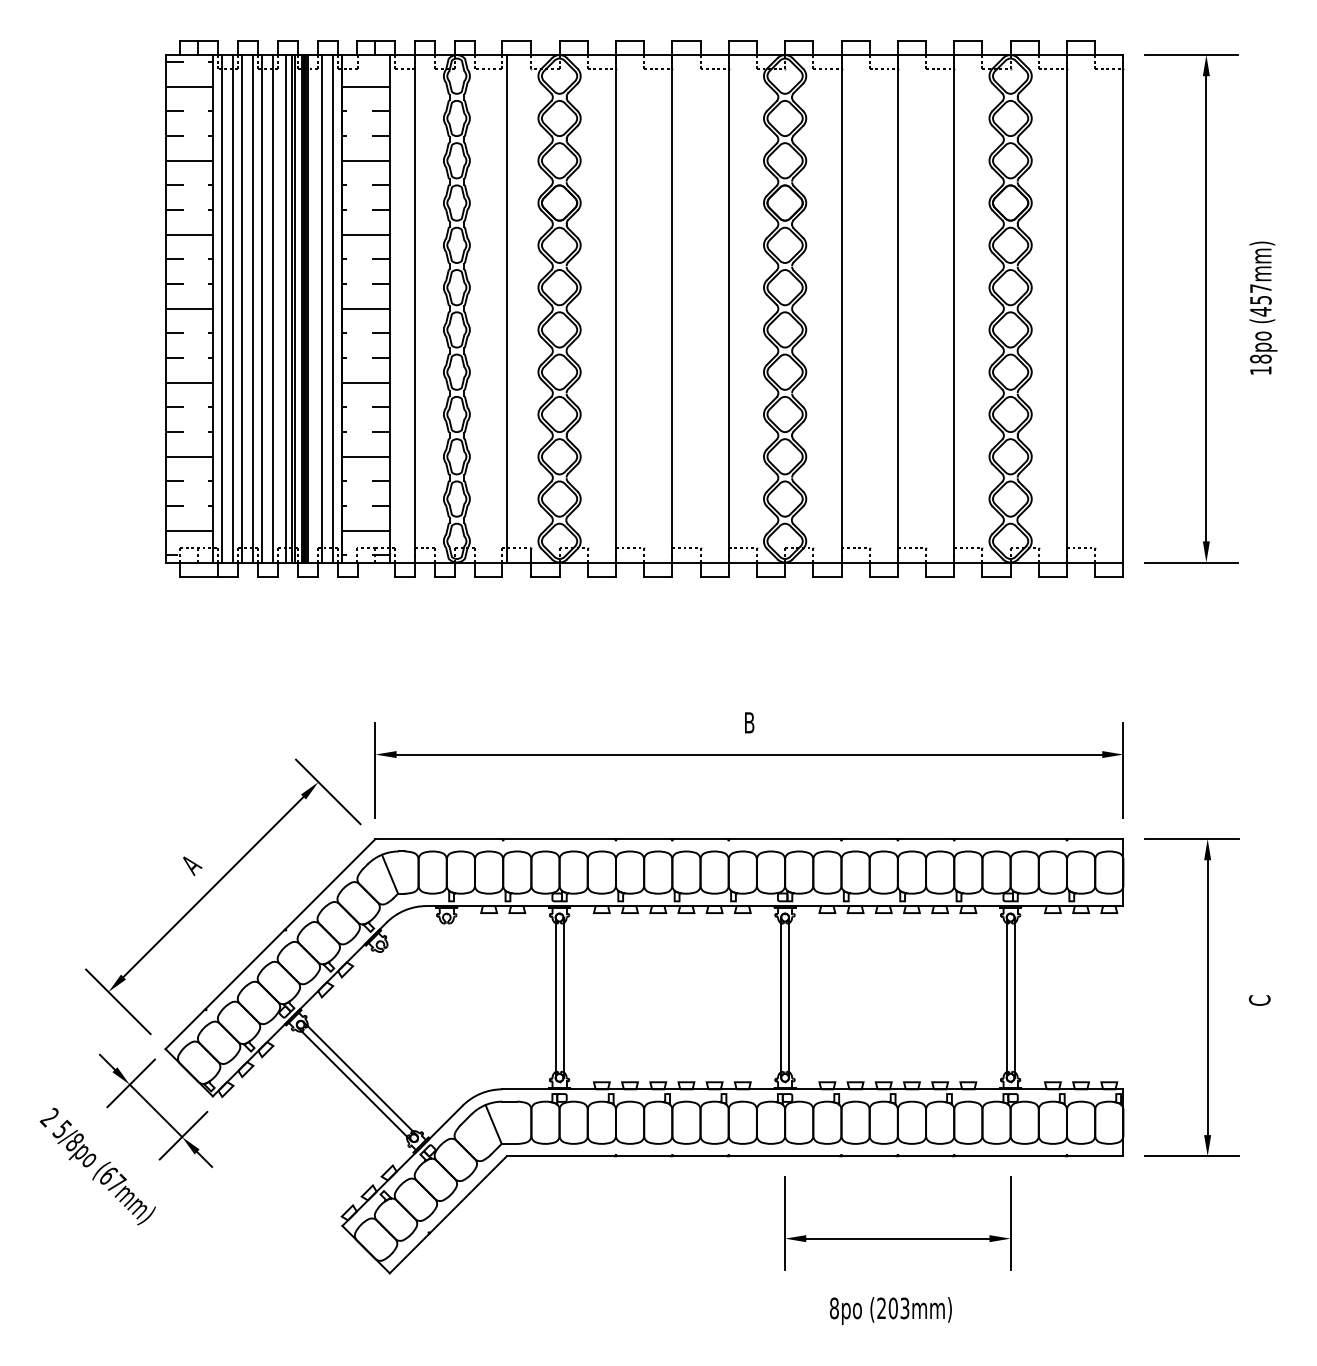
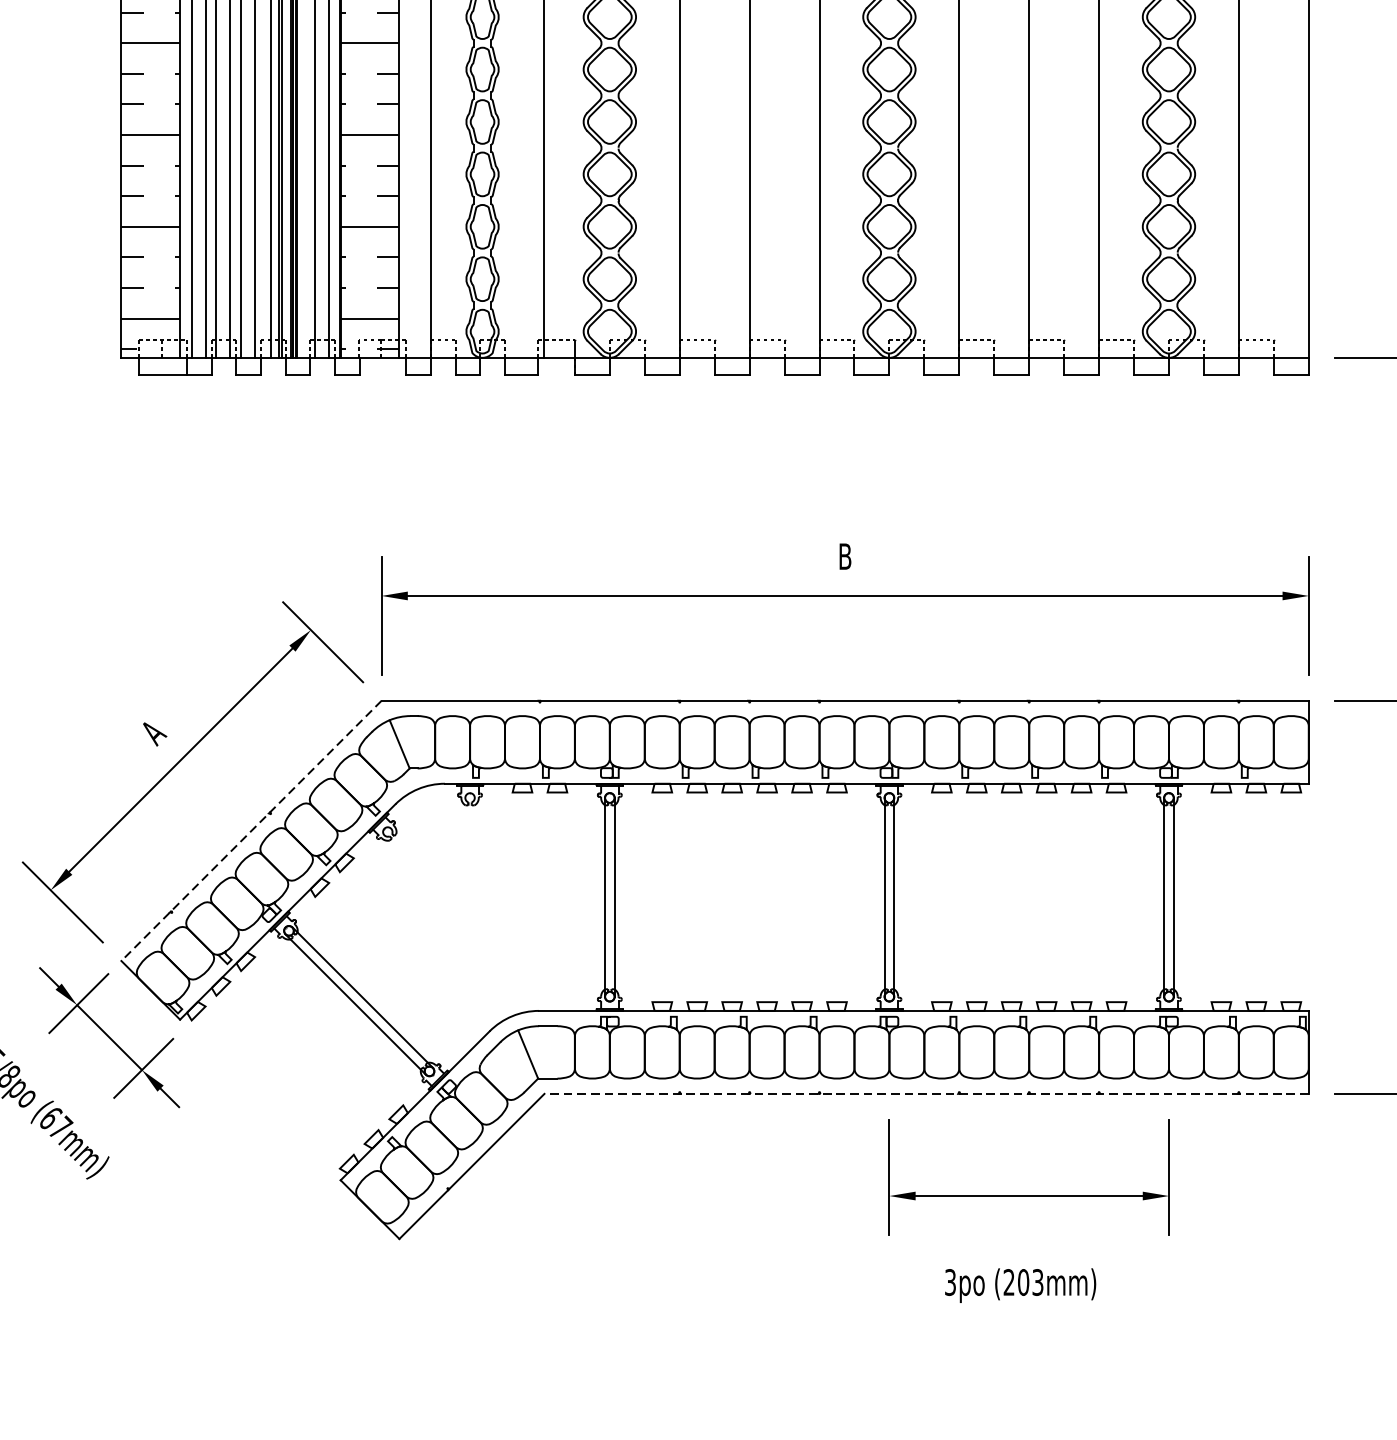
line: (270, 944) -> (251, 831), solid -> dashed
line: (814, 1156) -> (925, 1094), solid -> dashed
text: (834, 1308) -> (950, 1282), 8po -> 3po

